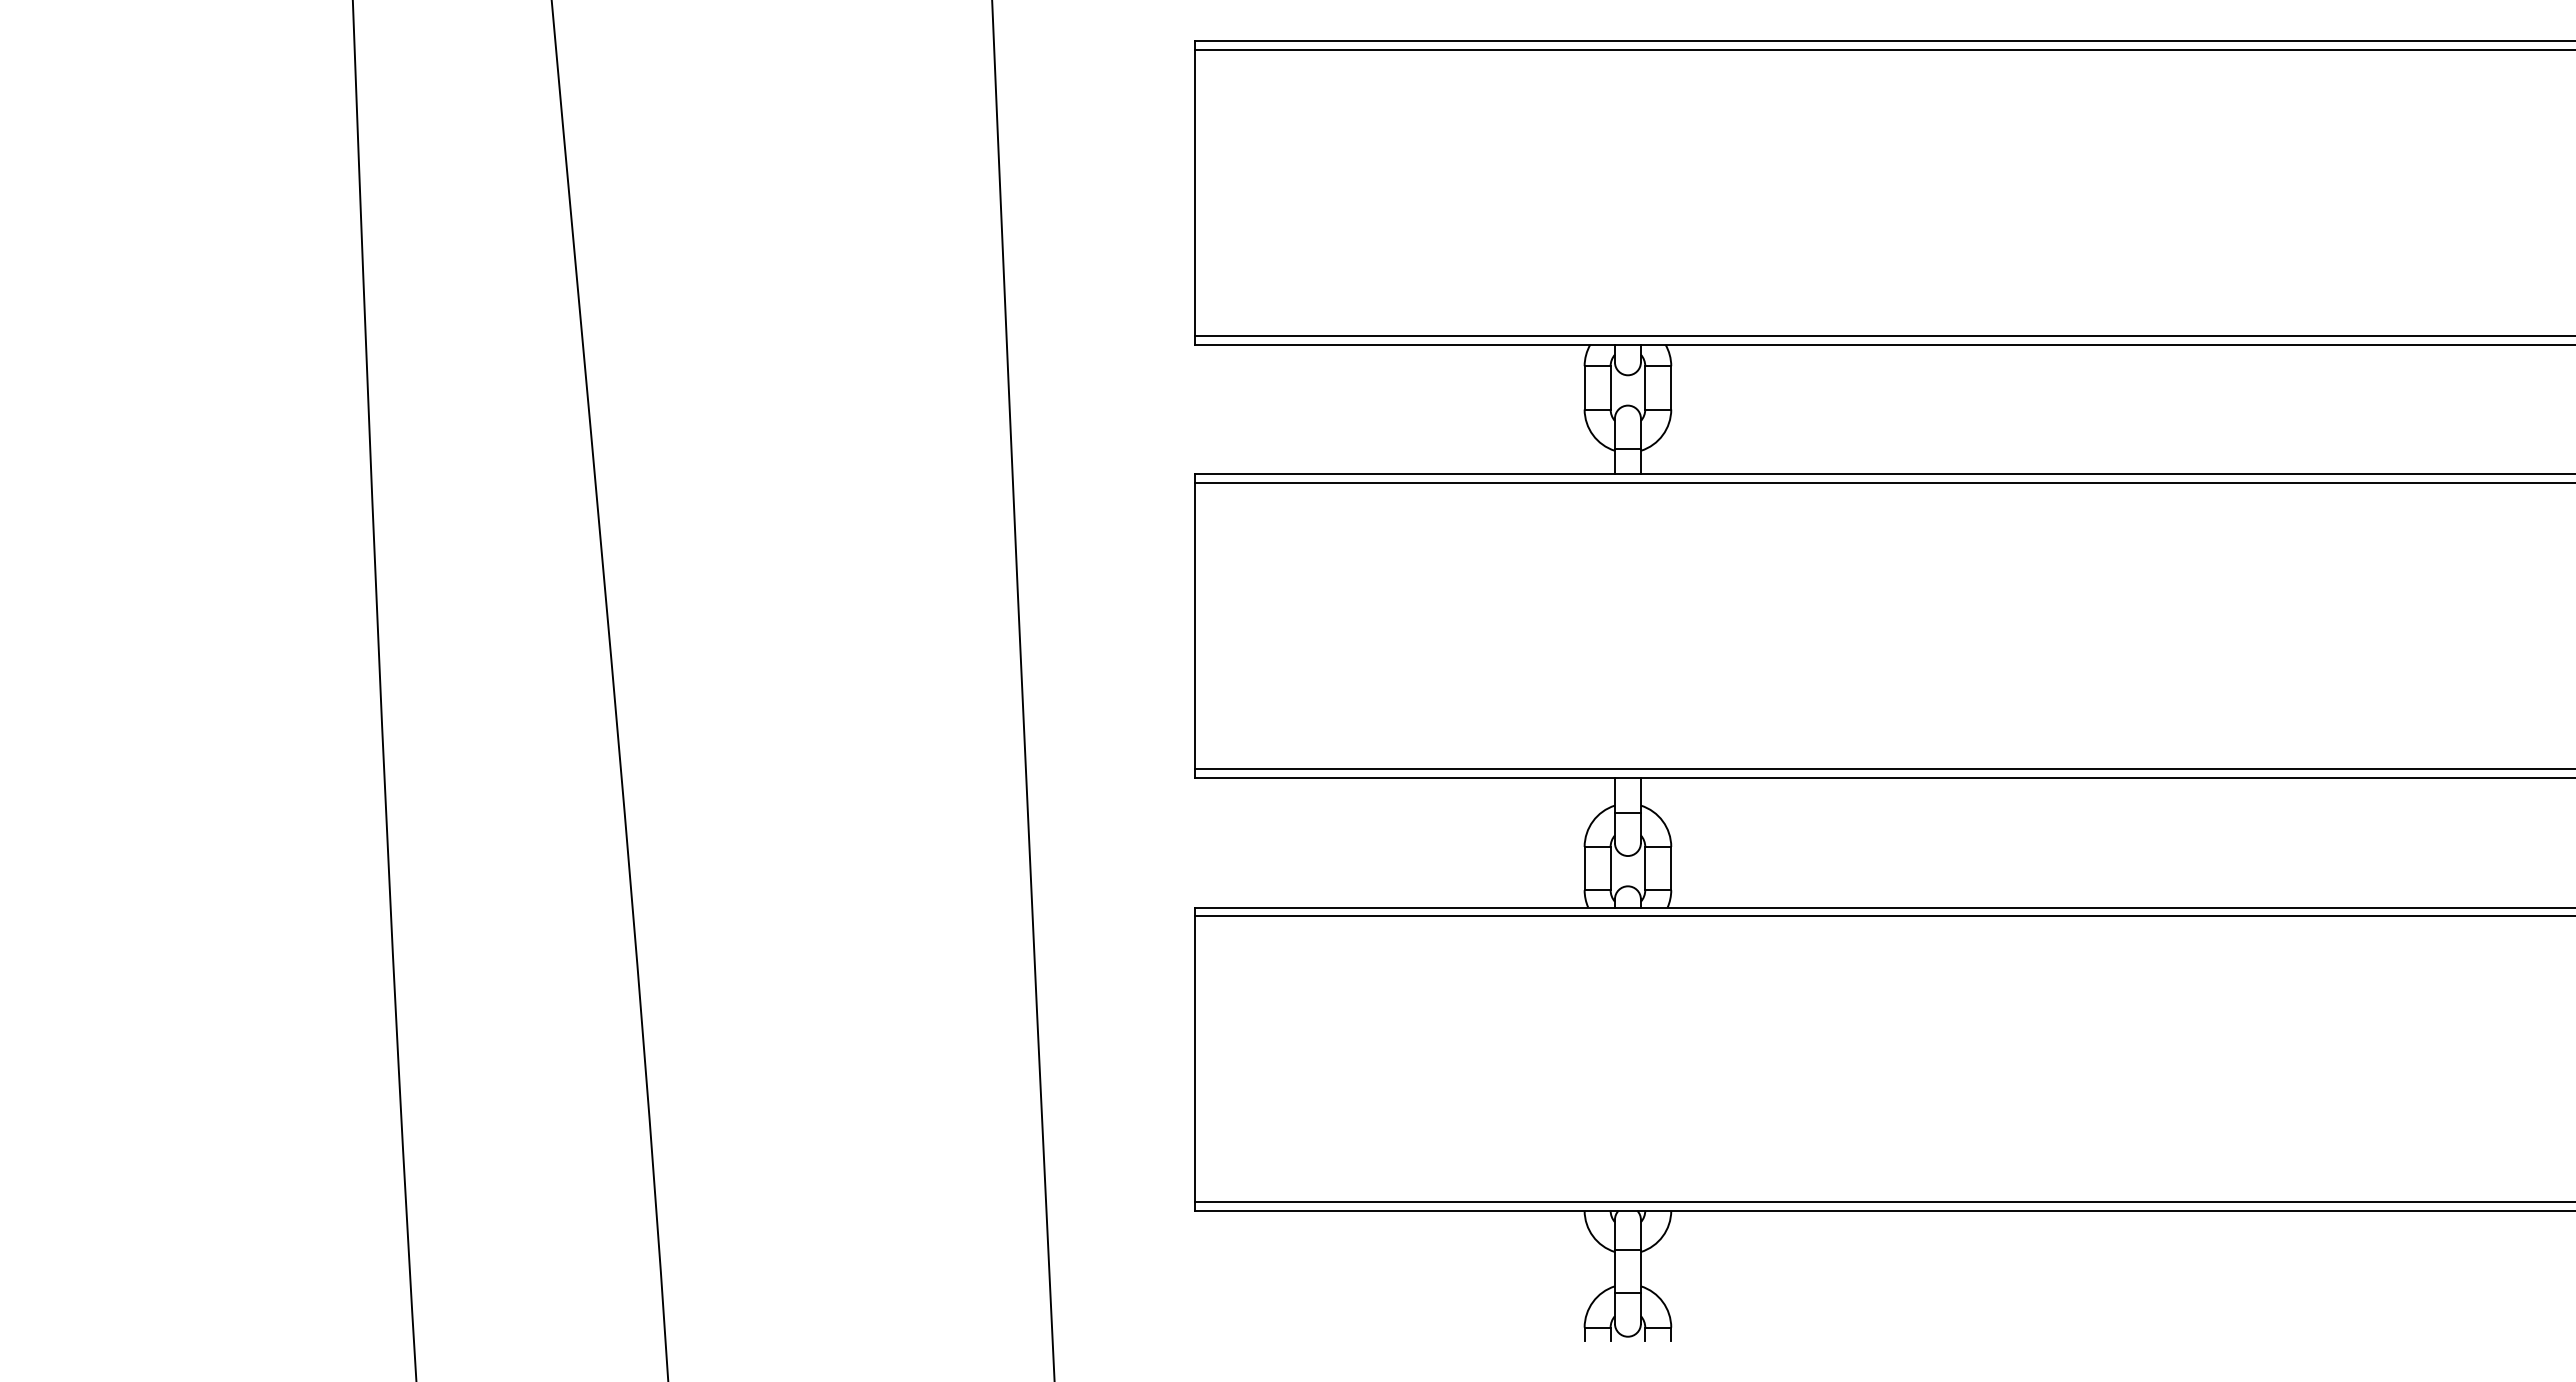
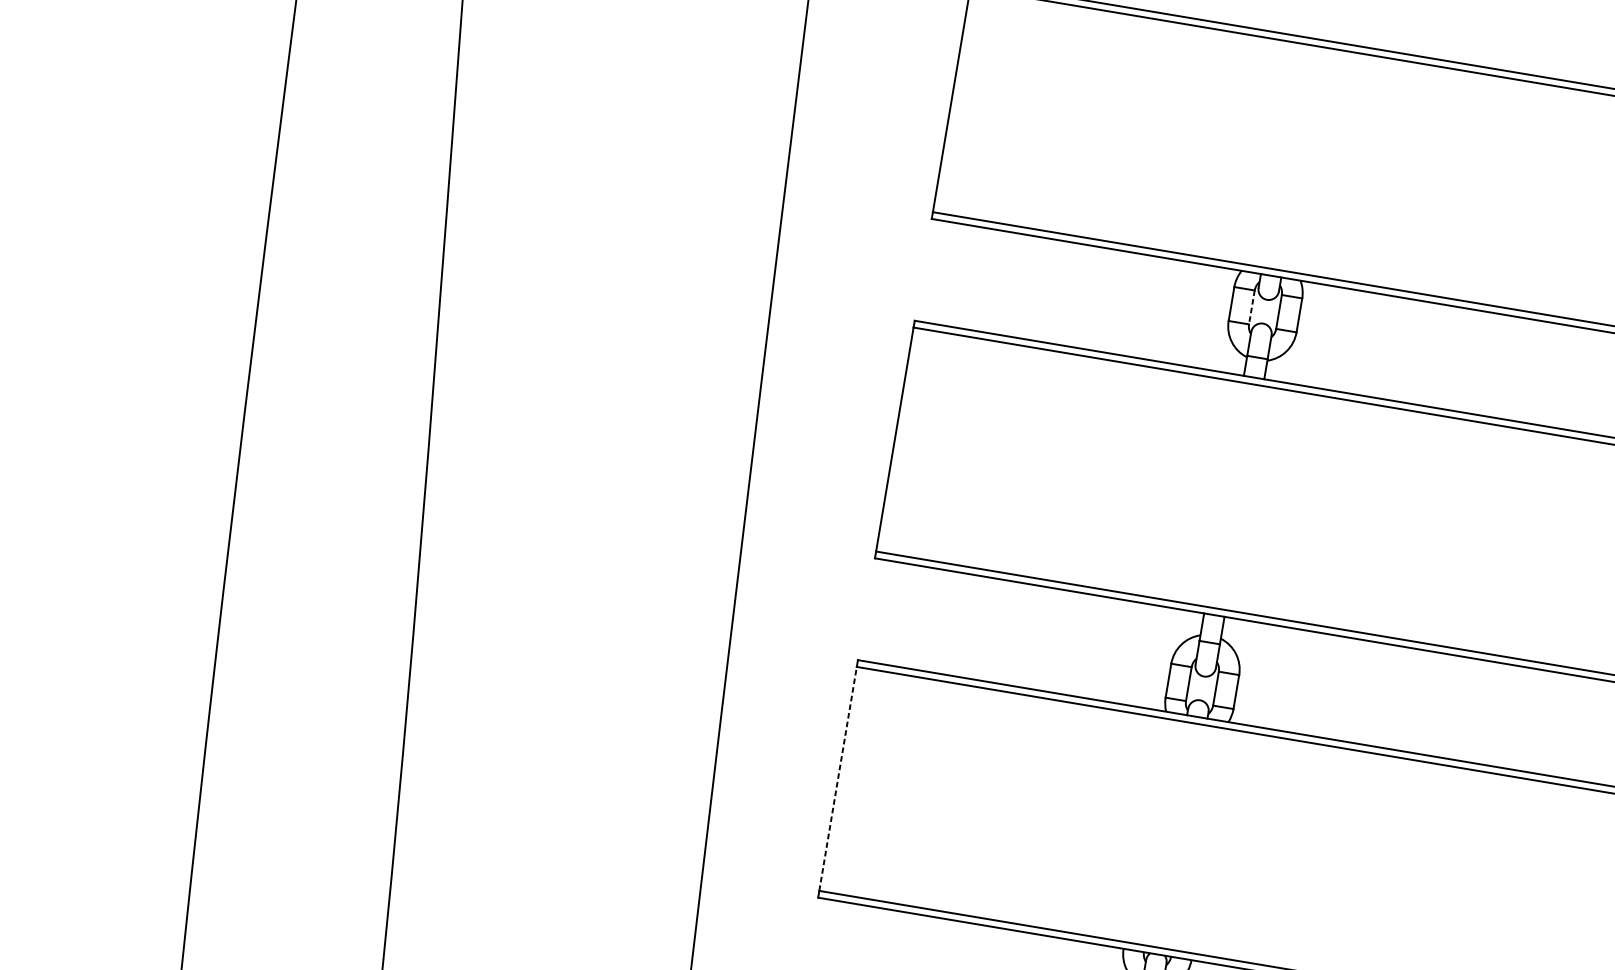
line: (1610, 387) -> (1251, 307), solid -> dashed
line: (1194, 1059) -> (837, 779), solid -> dashed

